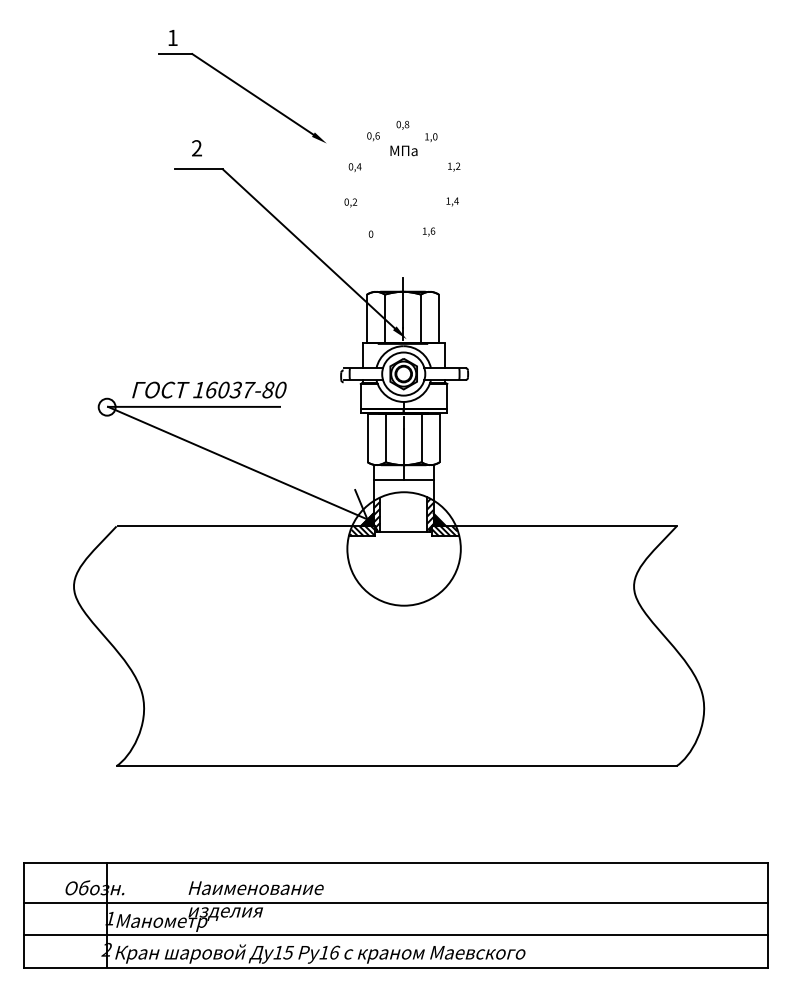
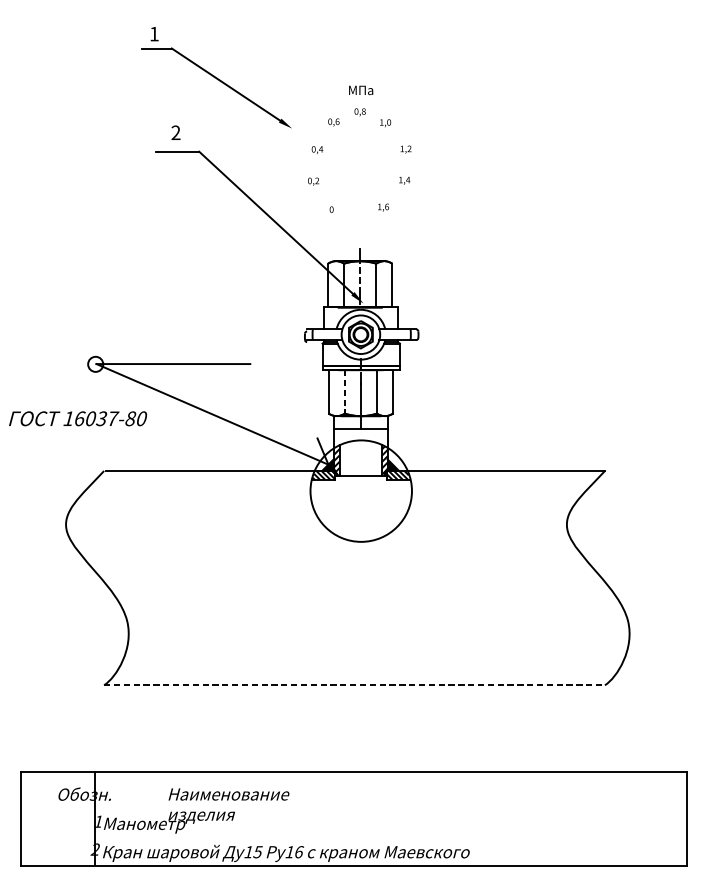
text: (403, 150) -> (360, 90), moved
line: (402, 309) -> (359, 276), solid -> dashed
text: (209, 389) -> (78, 418), moved
line: (385, 438) -> (344, 392), solid -> dashed
line: (397, 766) -> (355, 685), solid -> dashed
line: (395, 902) -> (353, 807), removed
line: (395, 934) -> (353, 835), removed

